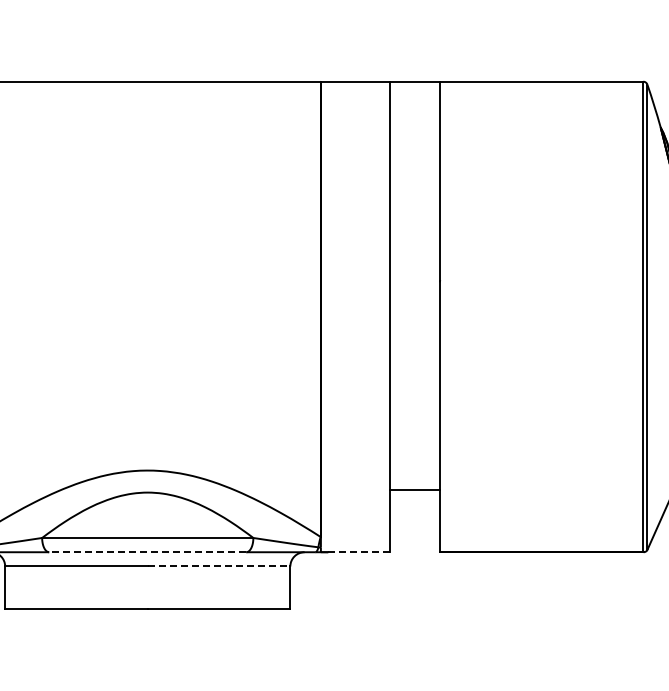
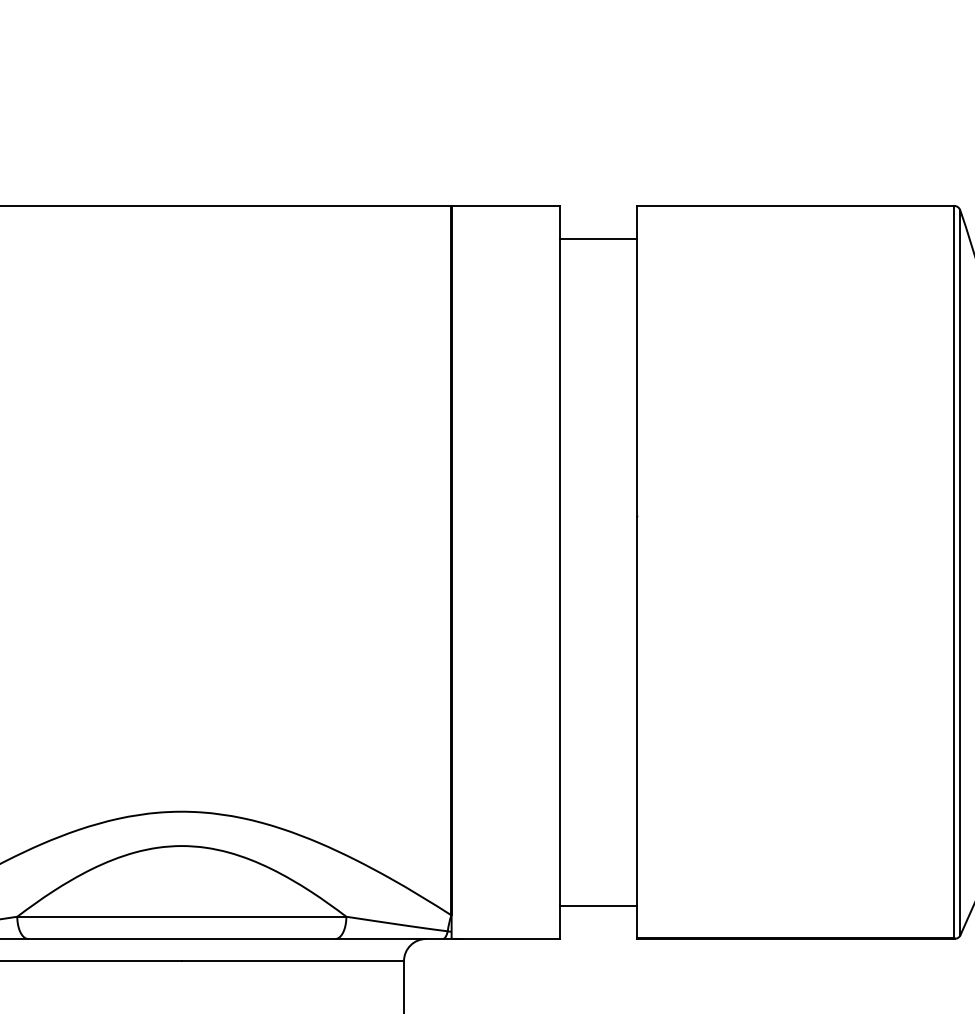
line: (415, 82) -> (598, 239), moved
line: (415, 489) -> (598, 905), moved
line: (147, 552) -> (181, 939), dashed -> solid
line: (359, 552) -> (511, 939), dashed -> solid
line: (219, 566) -> (293, 961), dashed -> solid

